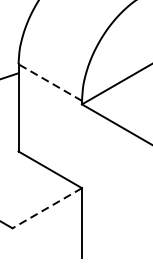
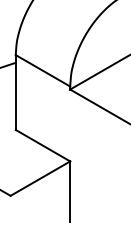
line: (49, 82) -> (42, 70), dashed -> solid
line: (46, 208) -> (39, 178), dashed -> solid

